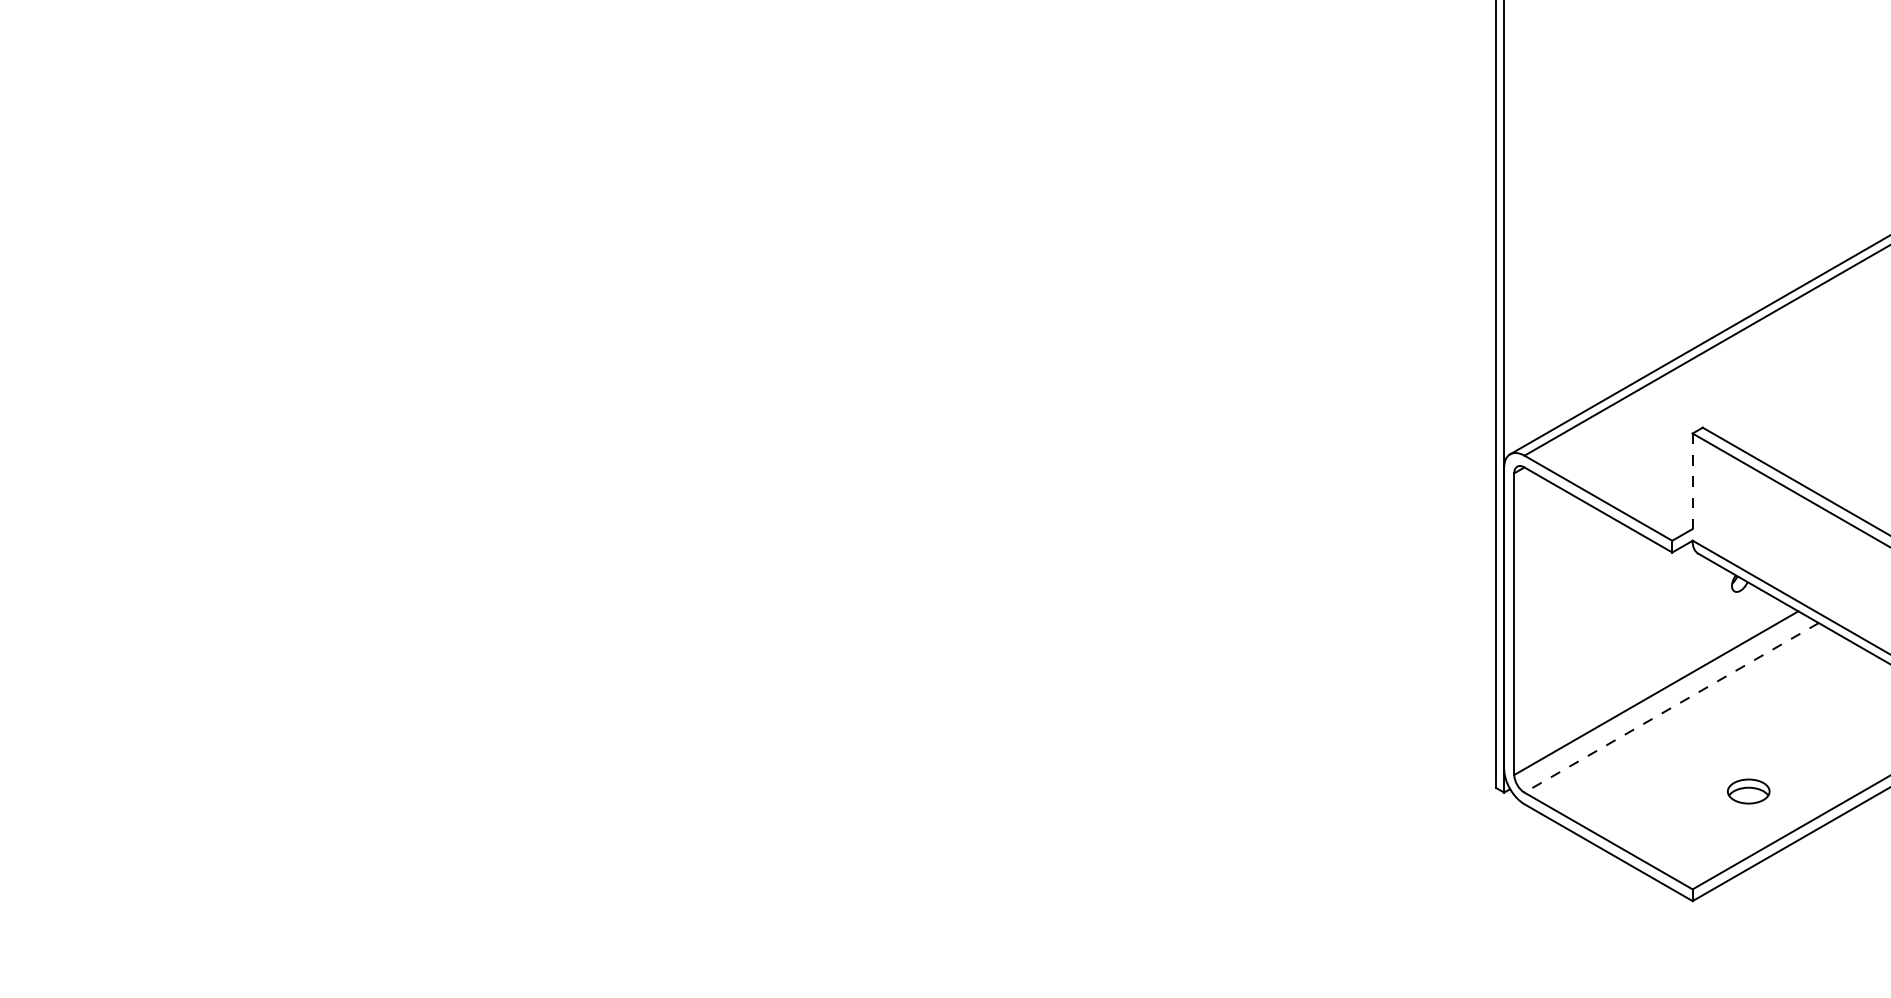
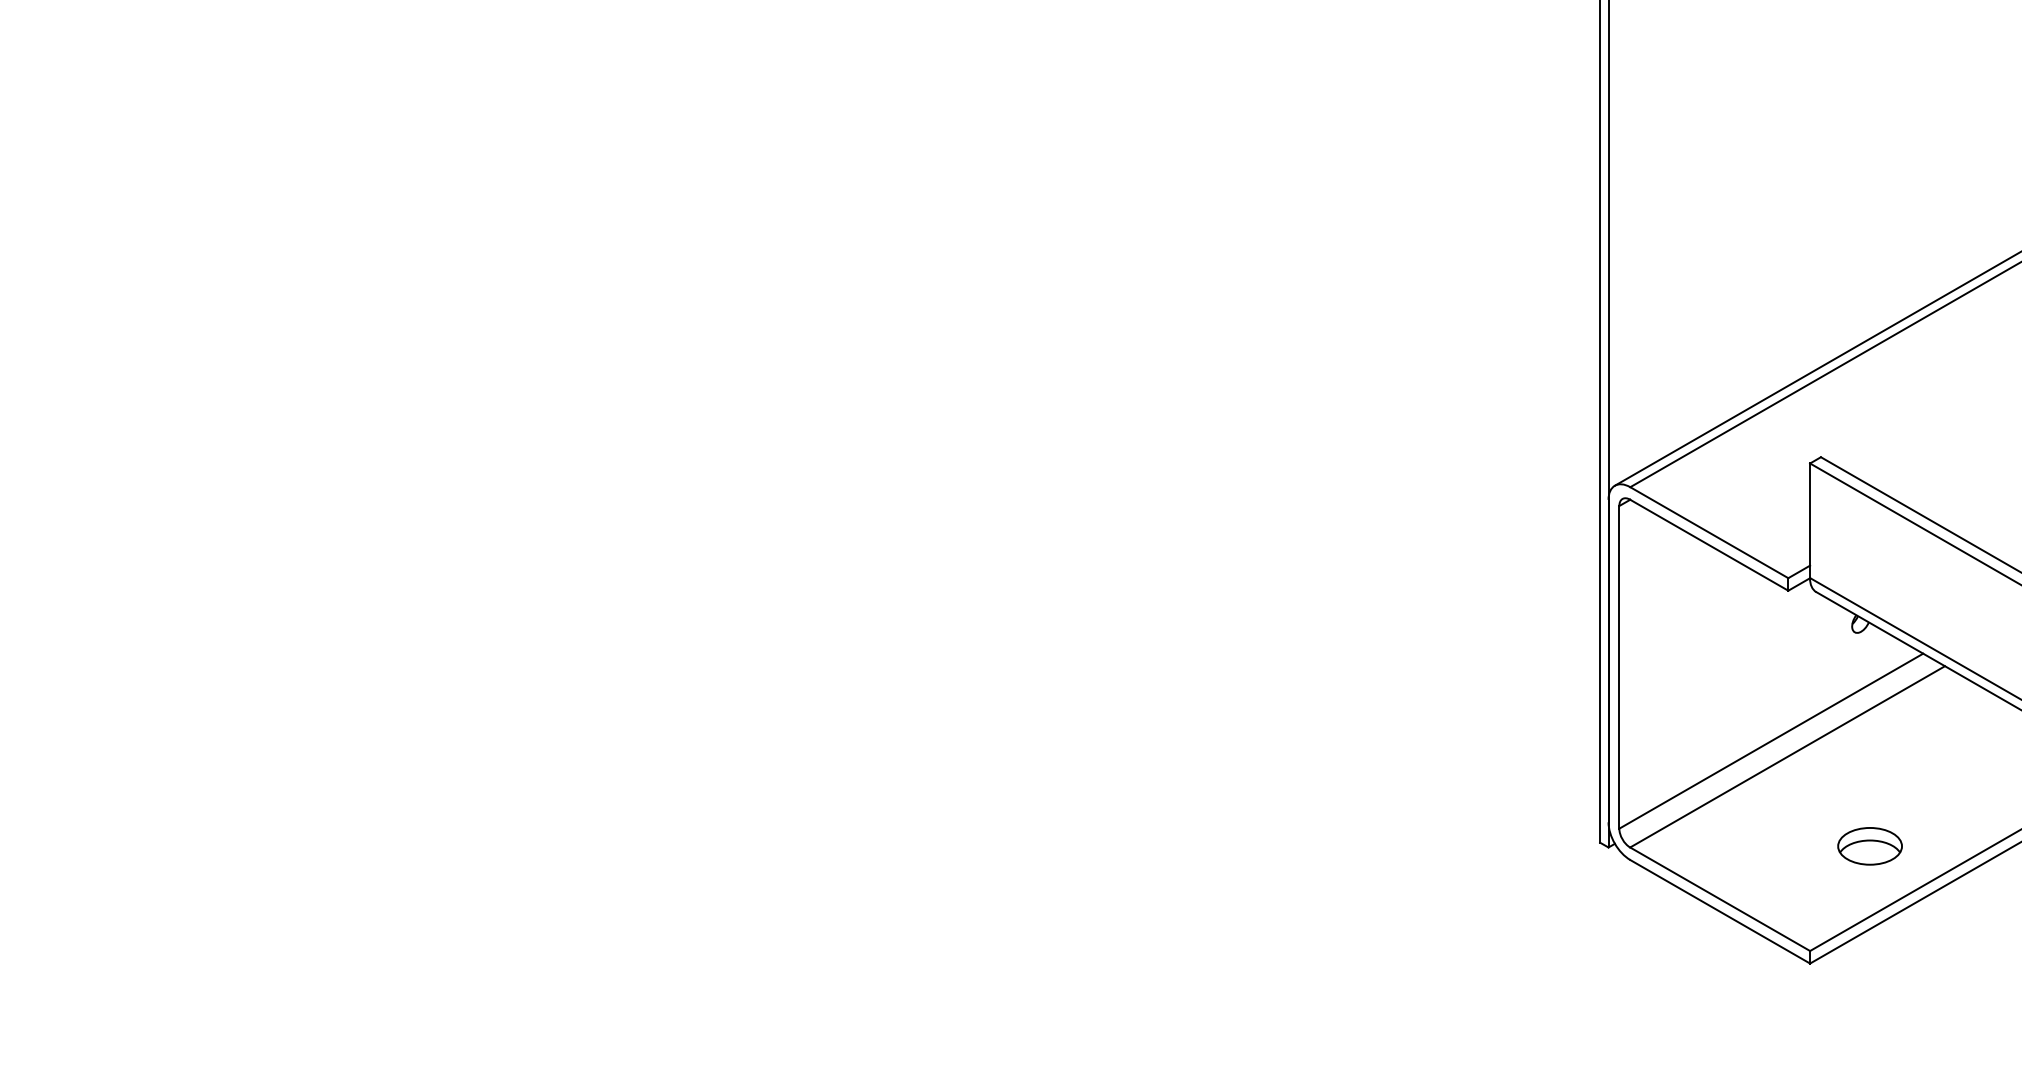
line: (1693, 487) -> (1810, 521), dashed -> solid
line: (1671, 707) -> (1787, 756), dashed -> solid
part: (1748, 791) -> (1869, 846), size x1.43

